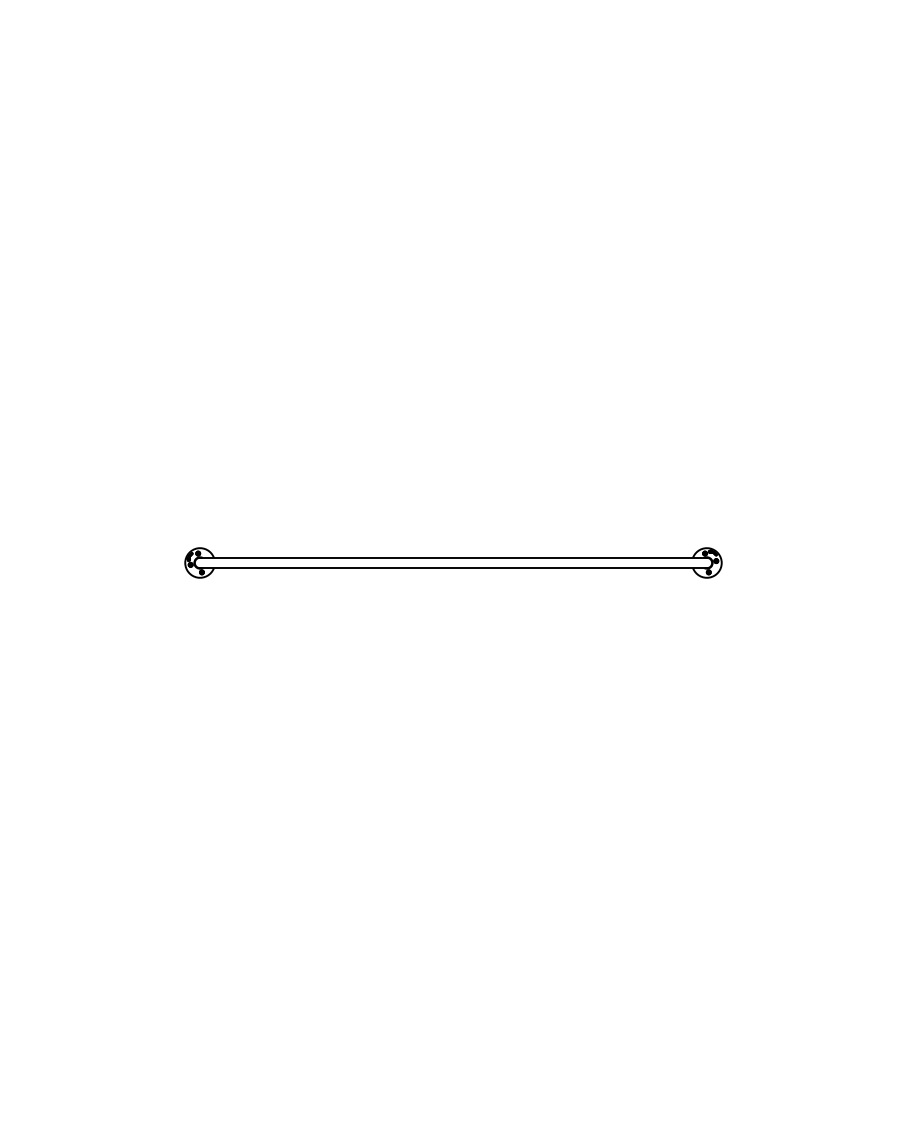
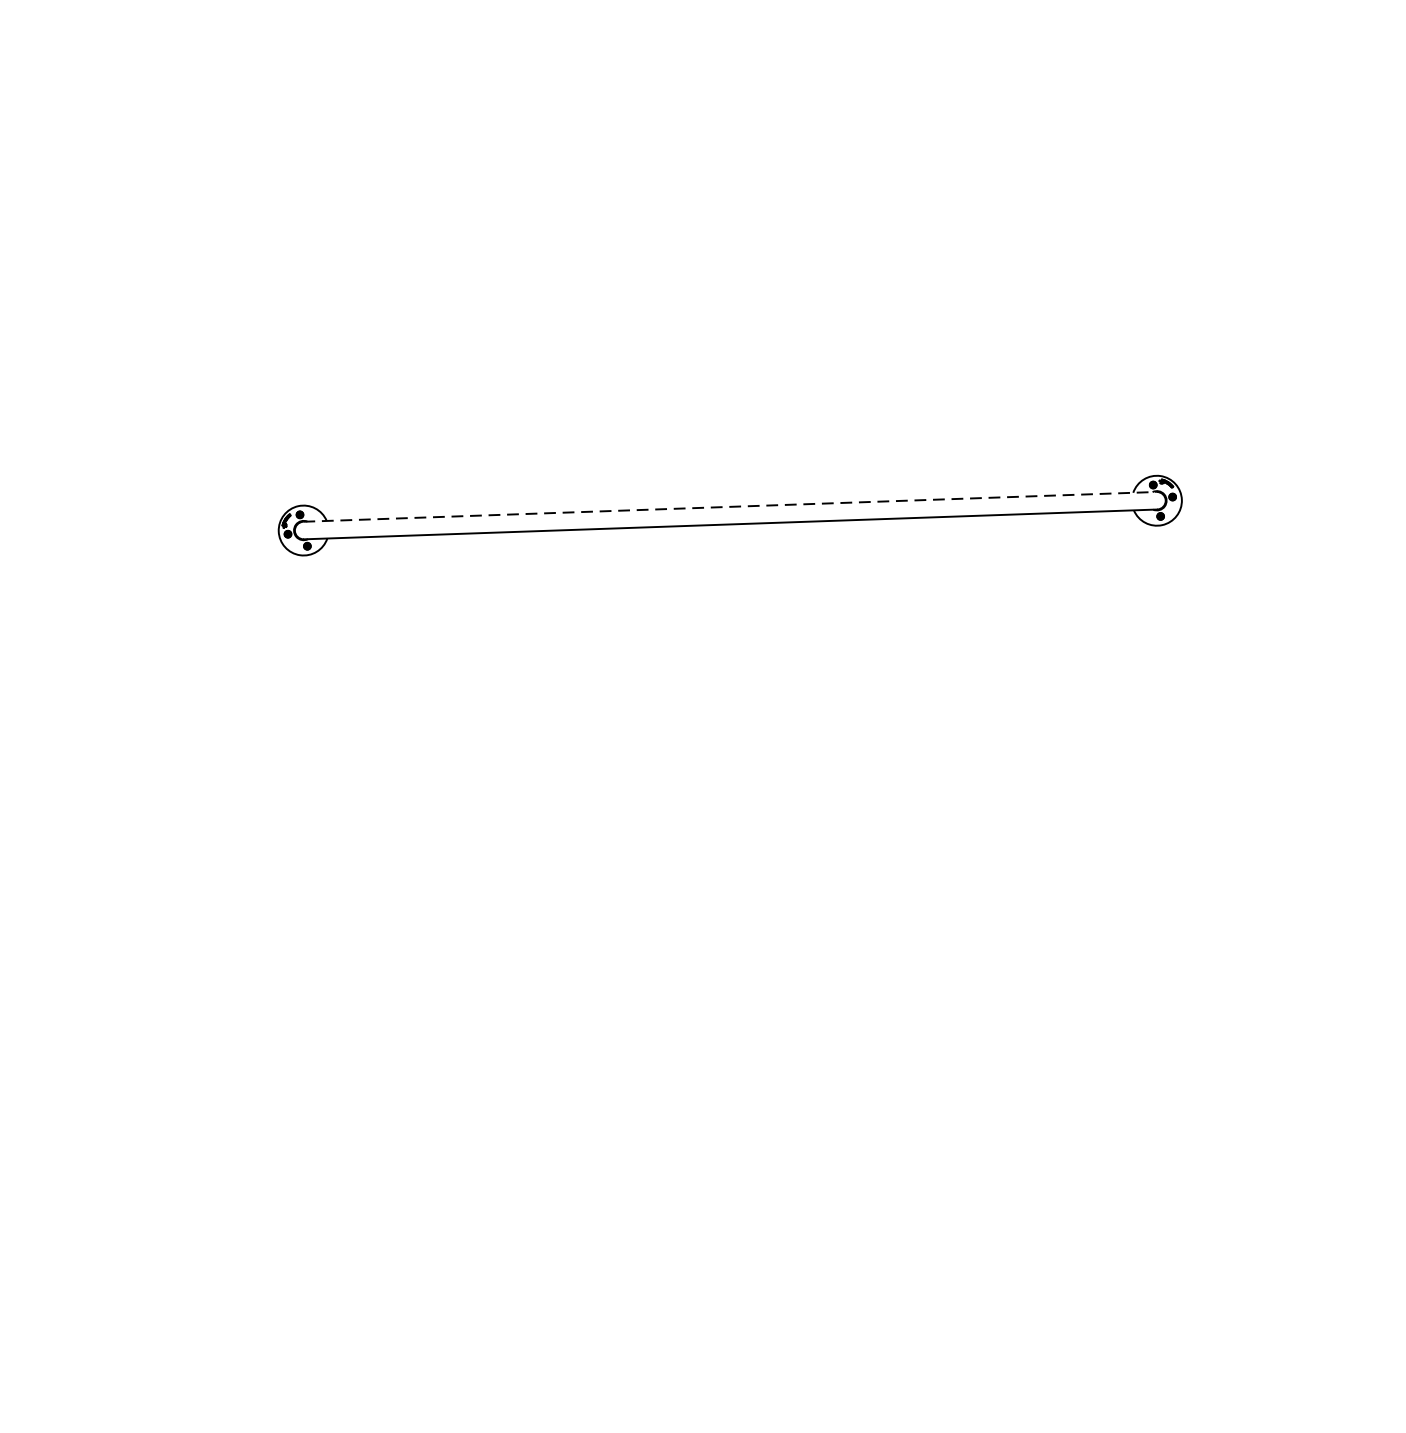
line: (454, 557) -> (731, 506), solid -> dashed

